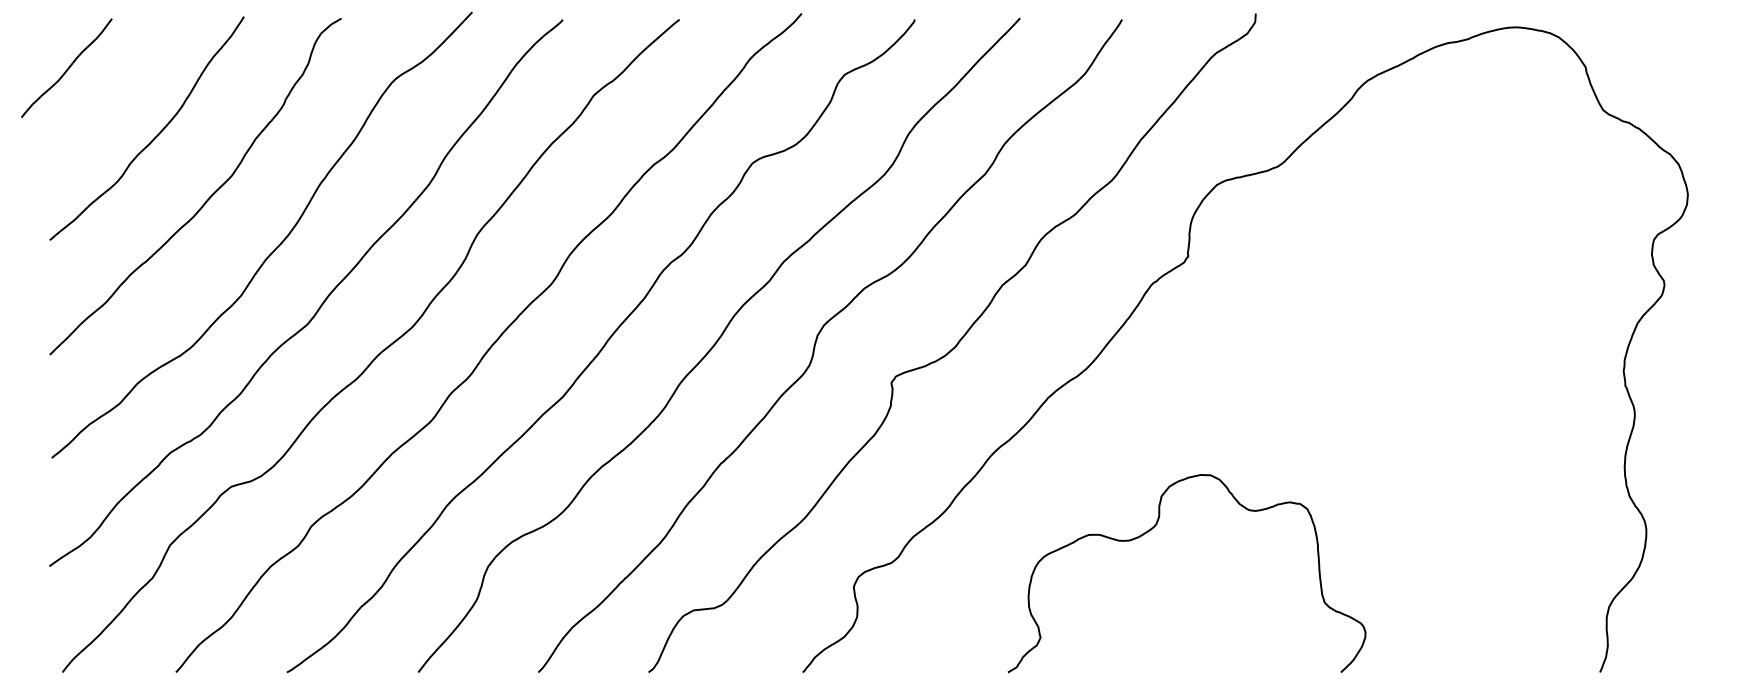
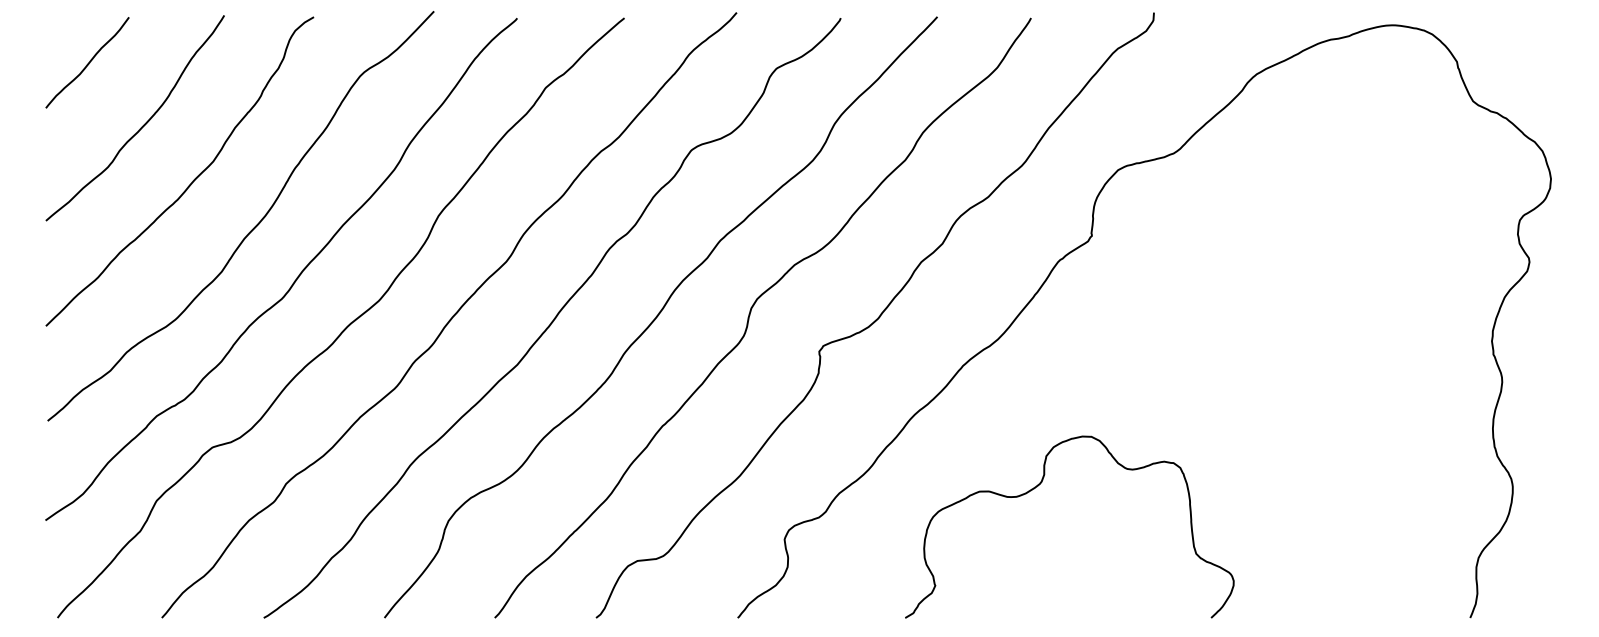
curve: (67, 67) -> (88, 62), moved
curve: (1152, 529) -> (1038, 486), moved

